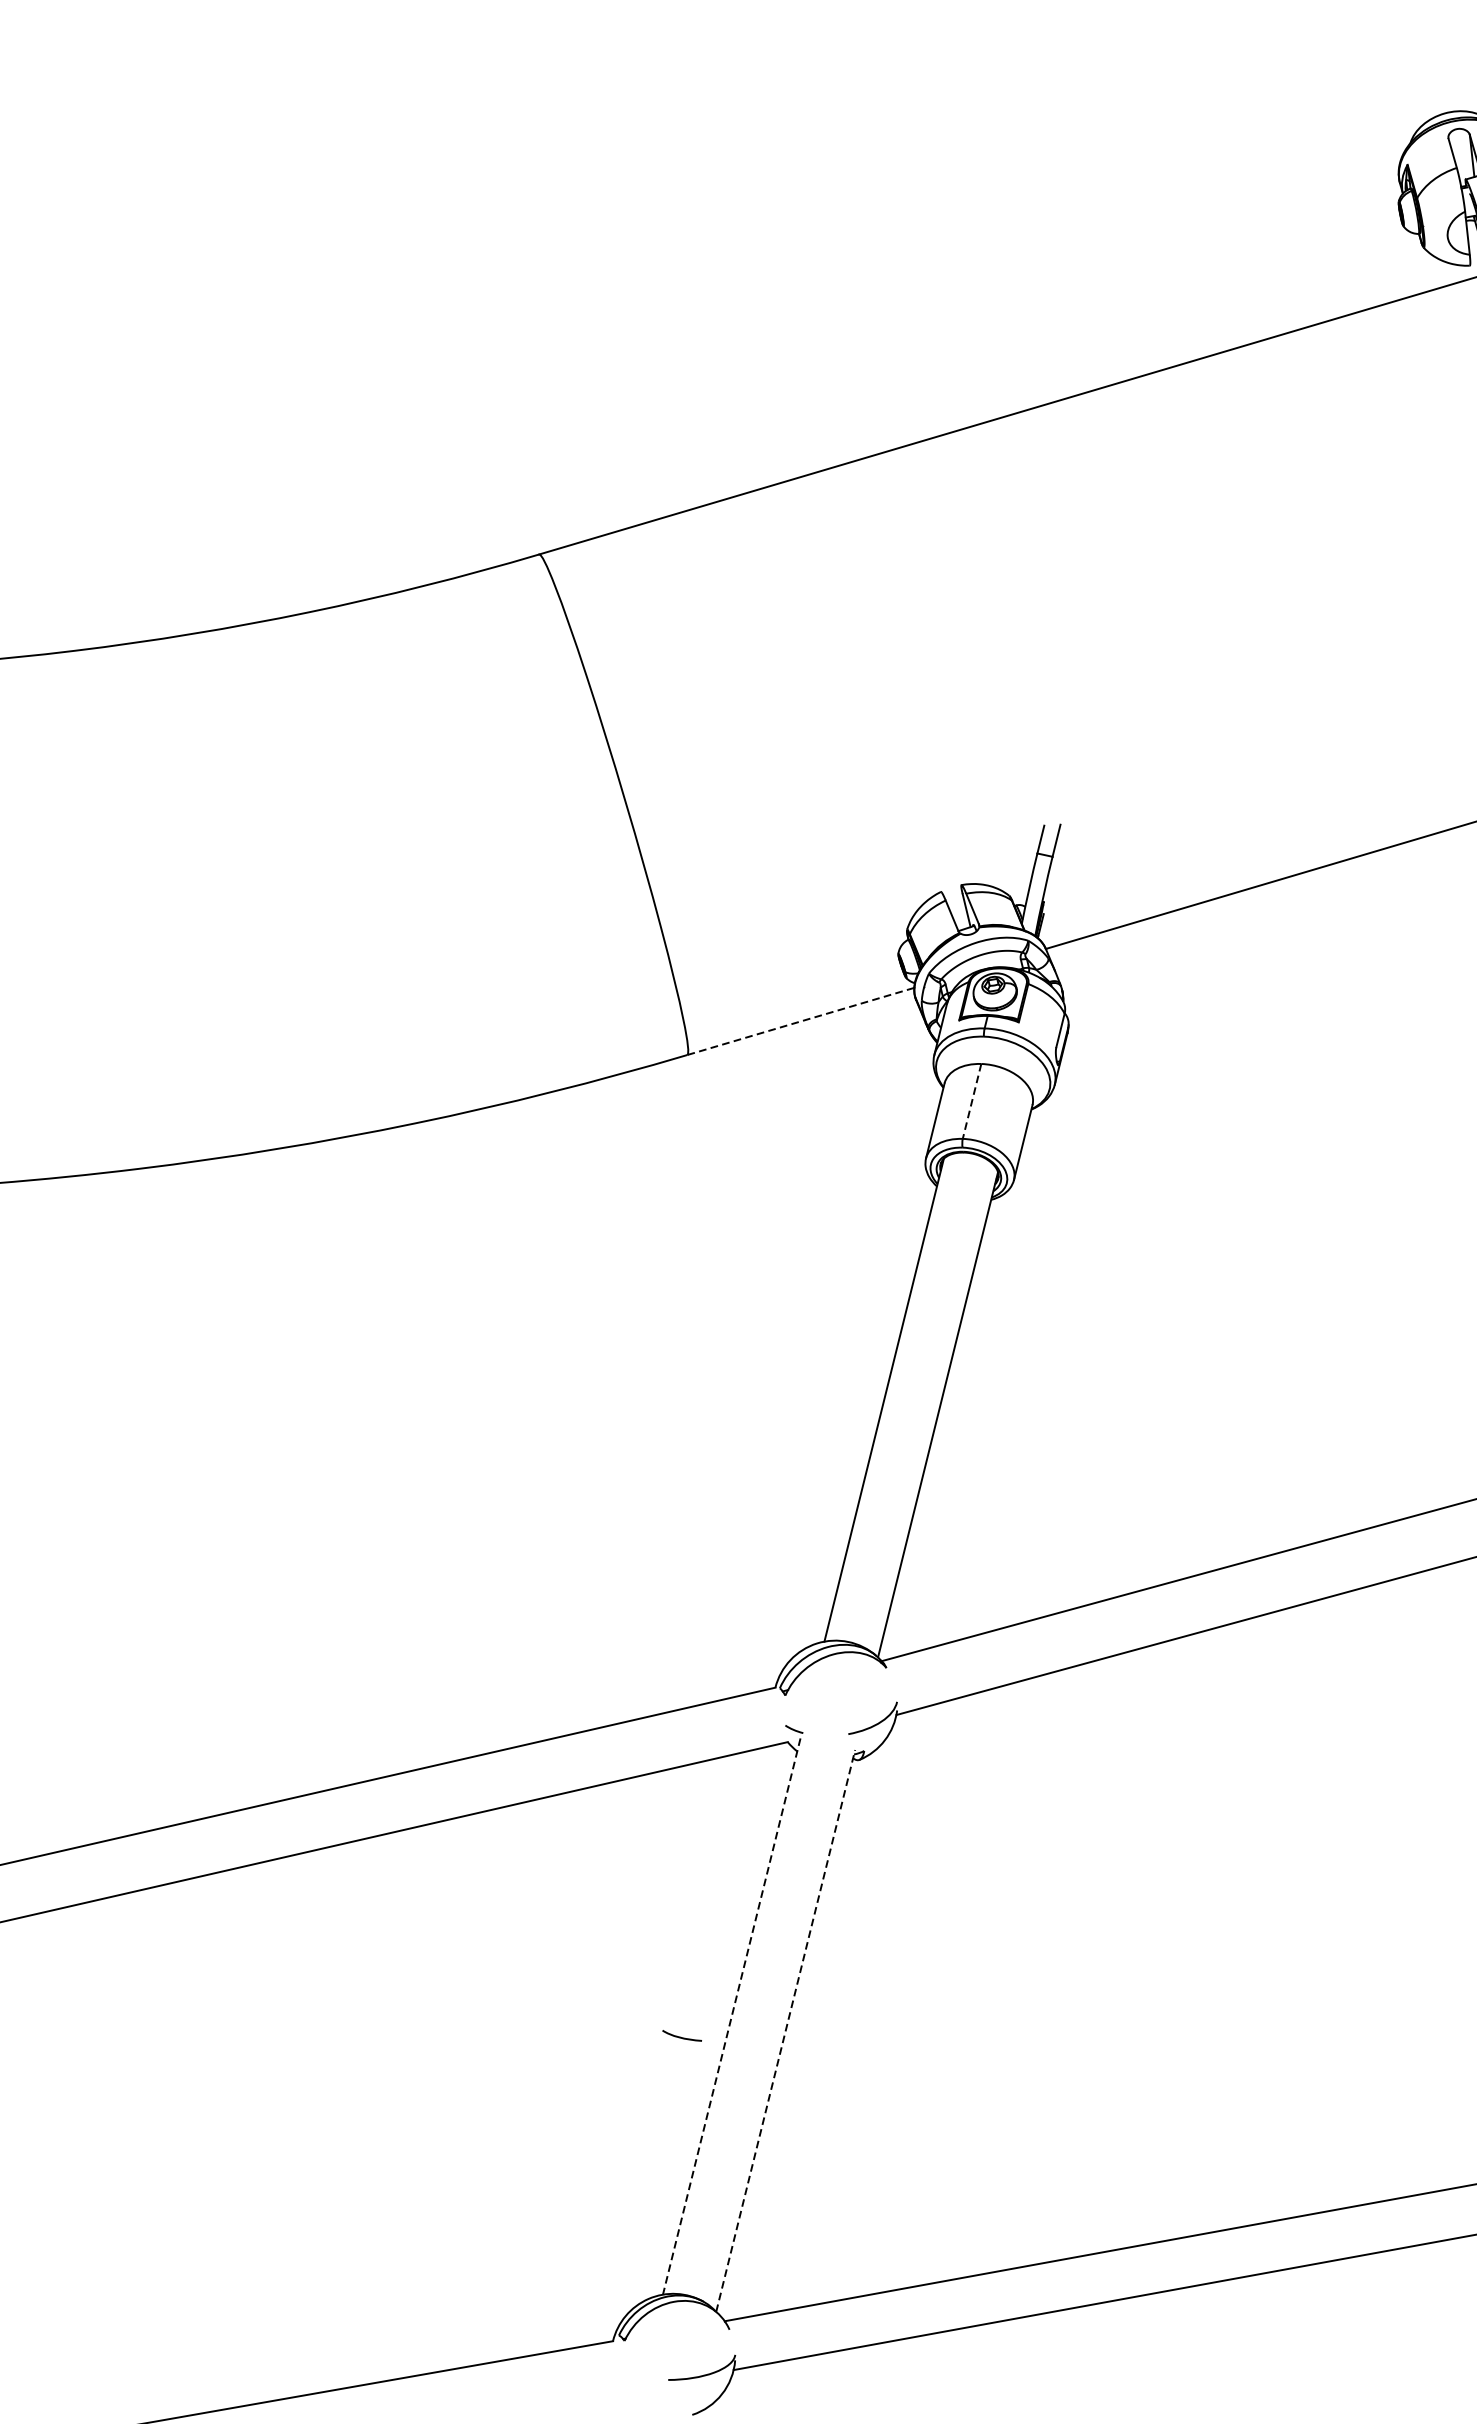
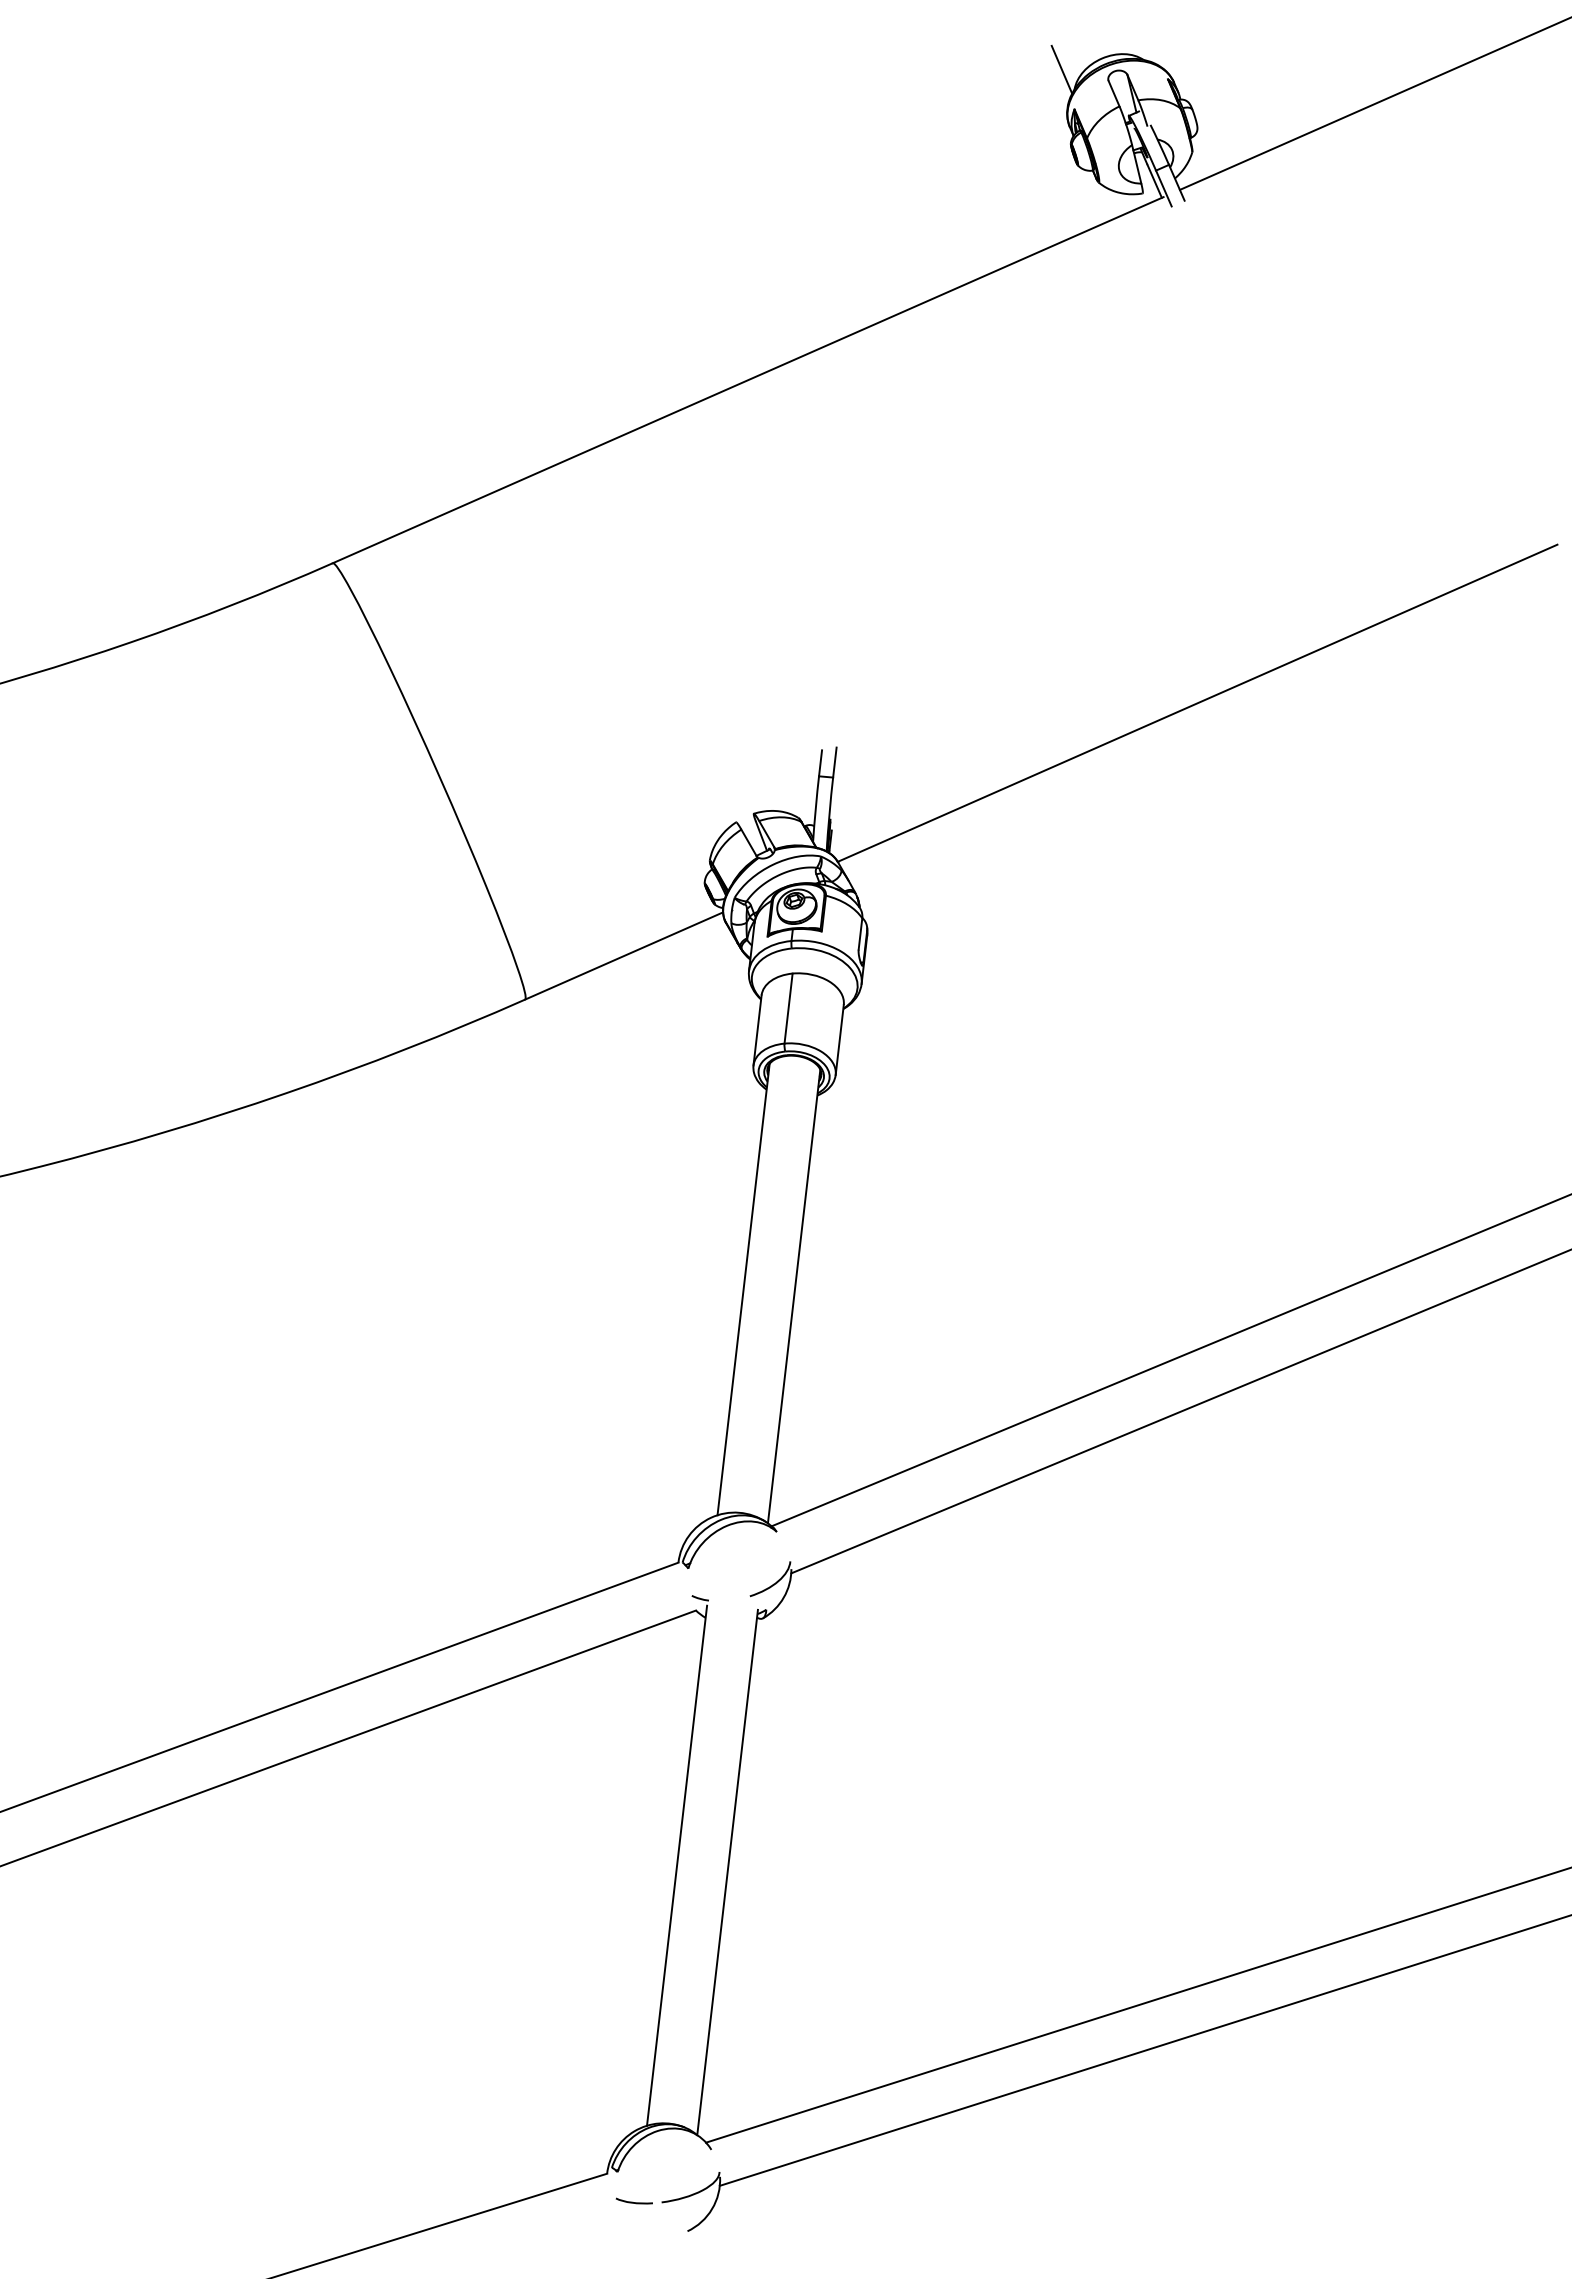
line: (1398, 119) -> (1061, 69), added
line: (800, 1021) -> (623, 956), dashed -> solid
line: (971, 1102) -> (788, 1009), dashed -> solid
line: (732, 2016) -> (677, 1865), dashed -> solid
line: (785, 2030) -> (727, 1872), dashed -> solid
curve: (680, 2036) -> (632, 2201), moved

